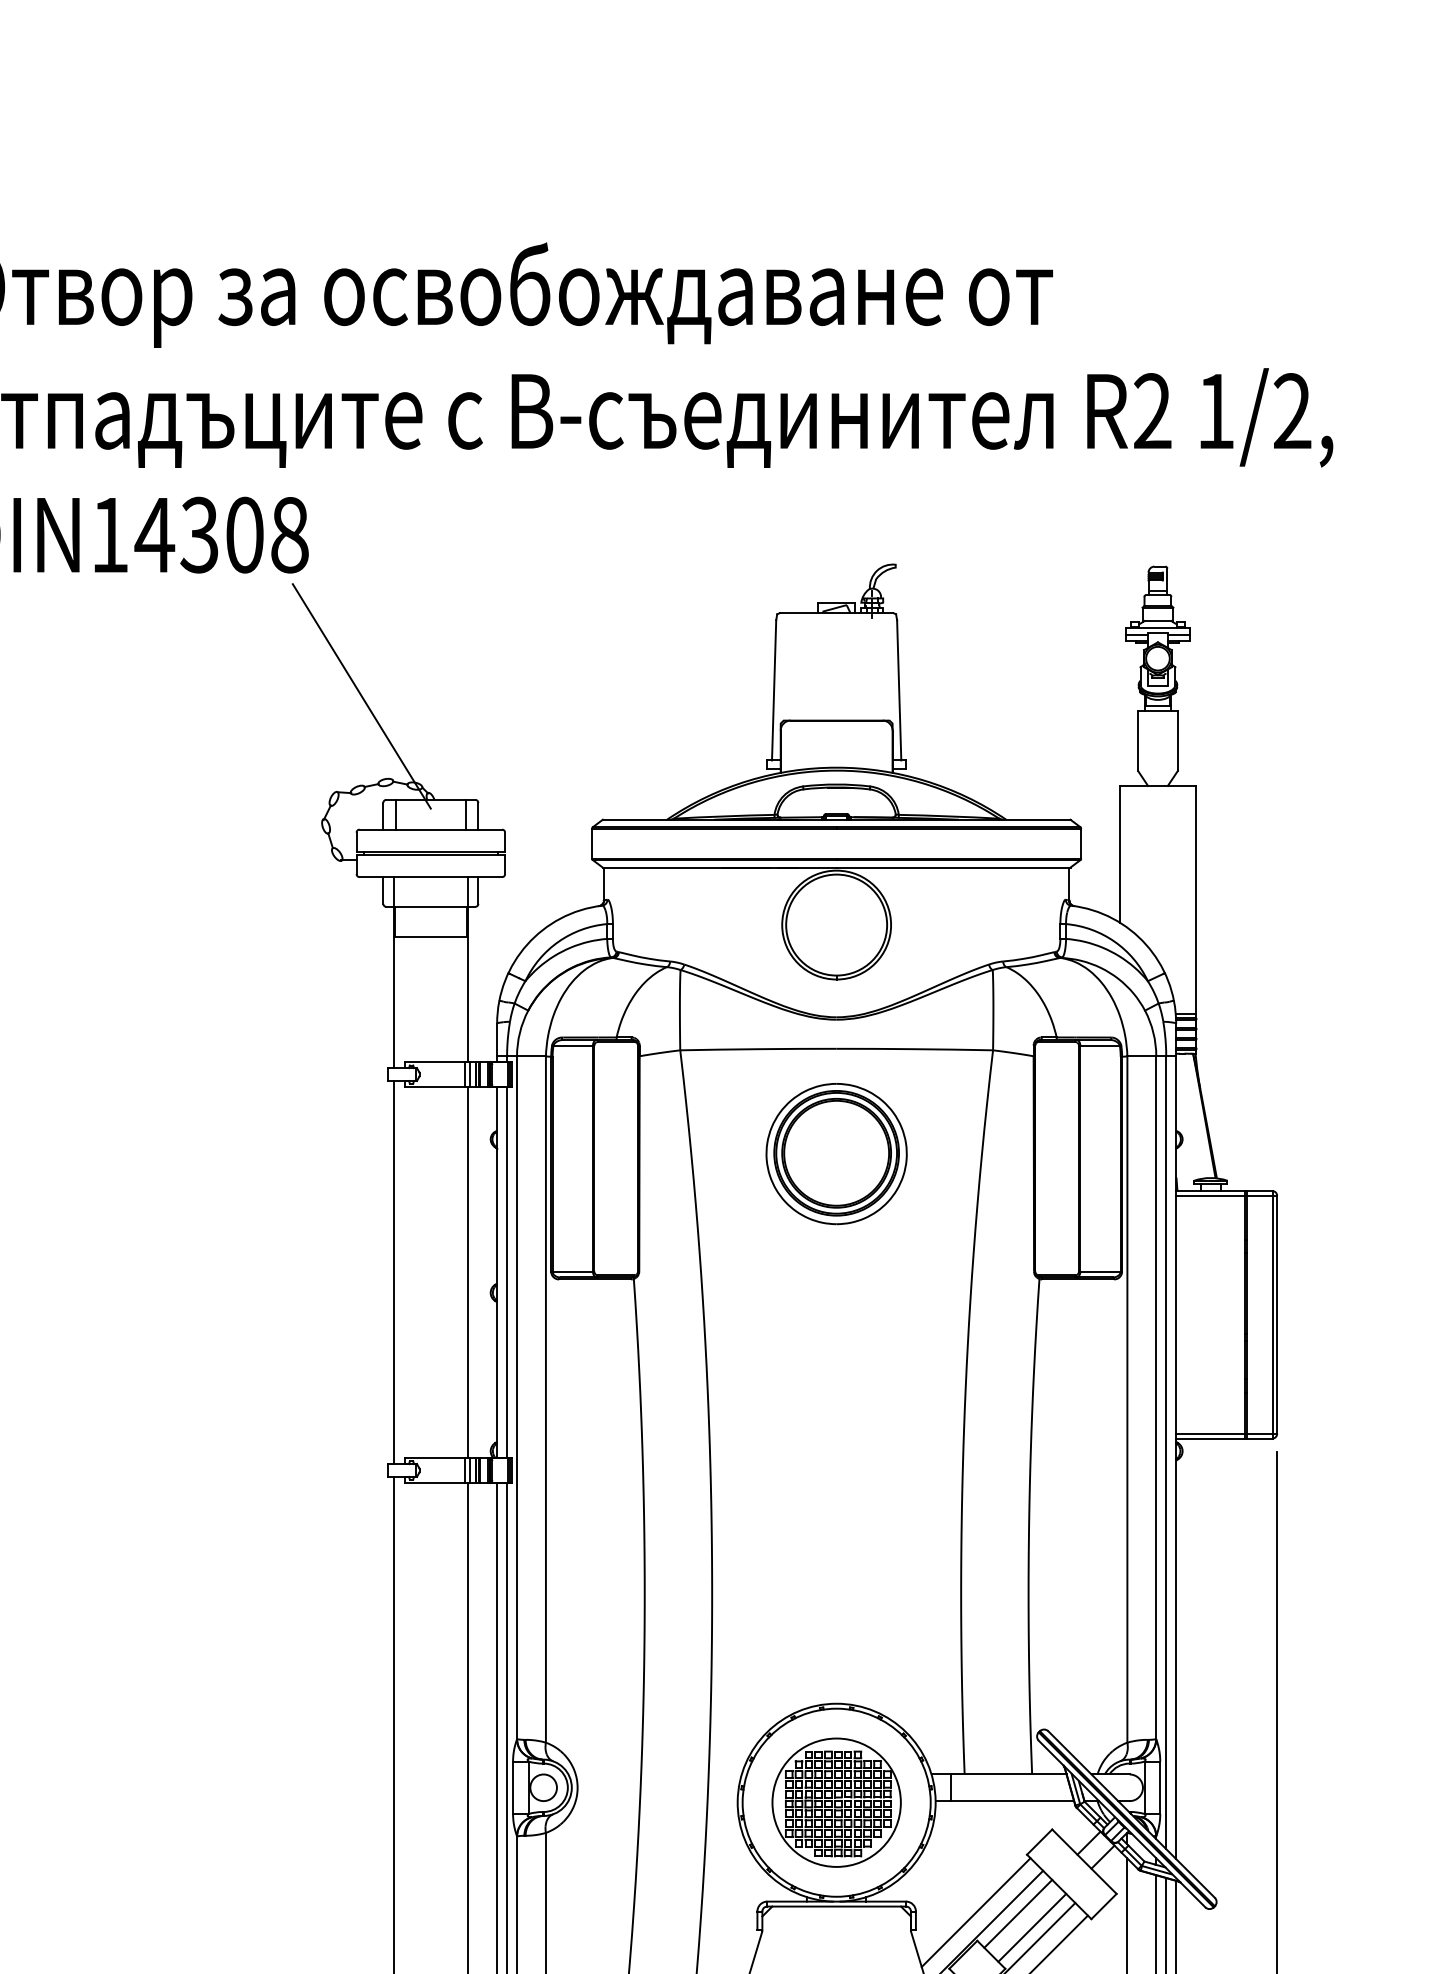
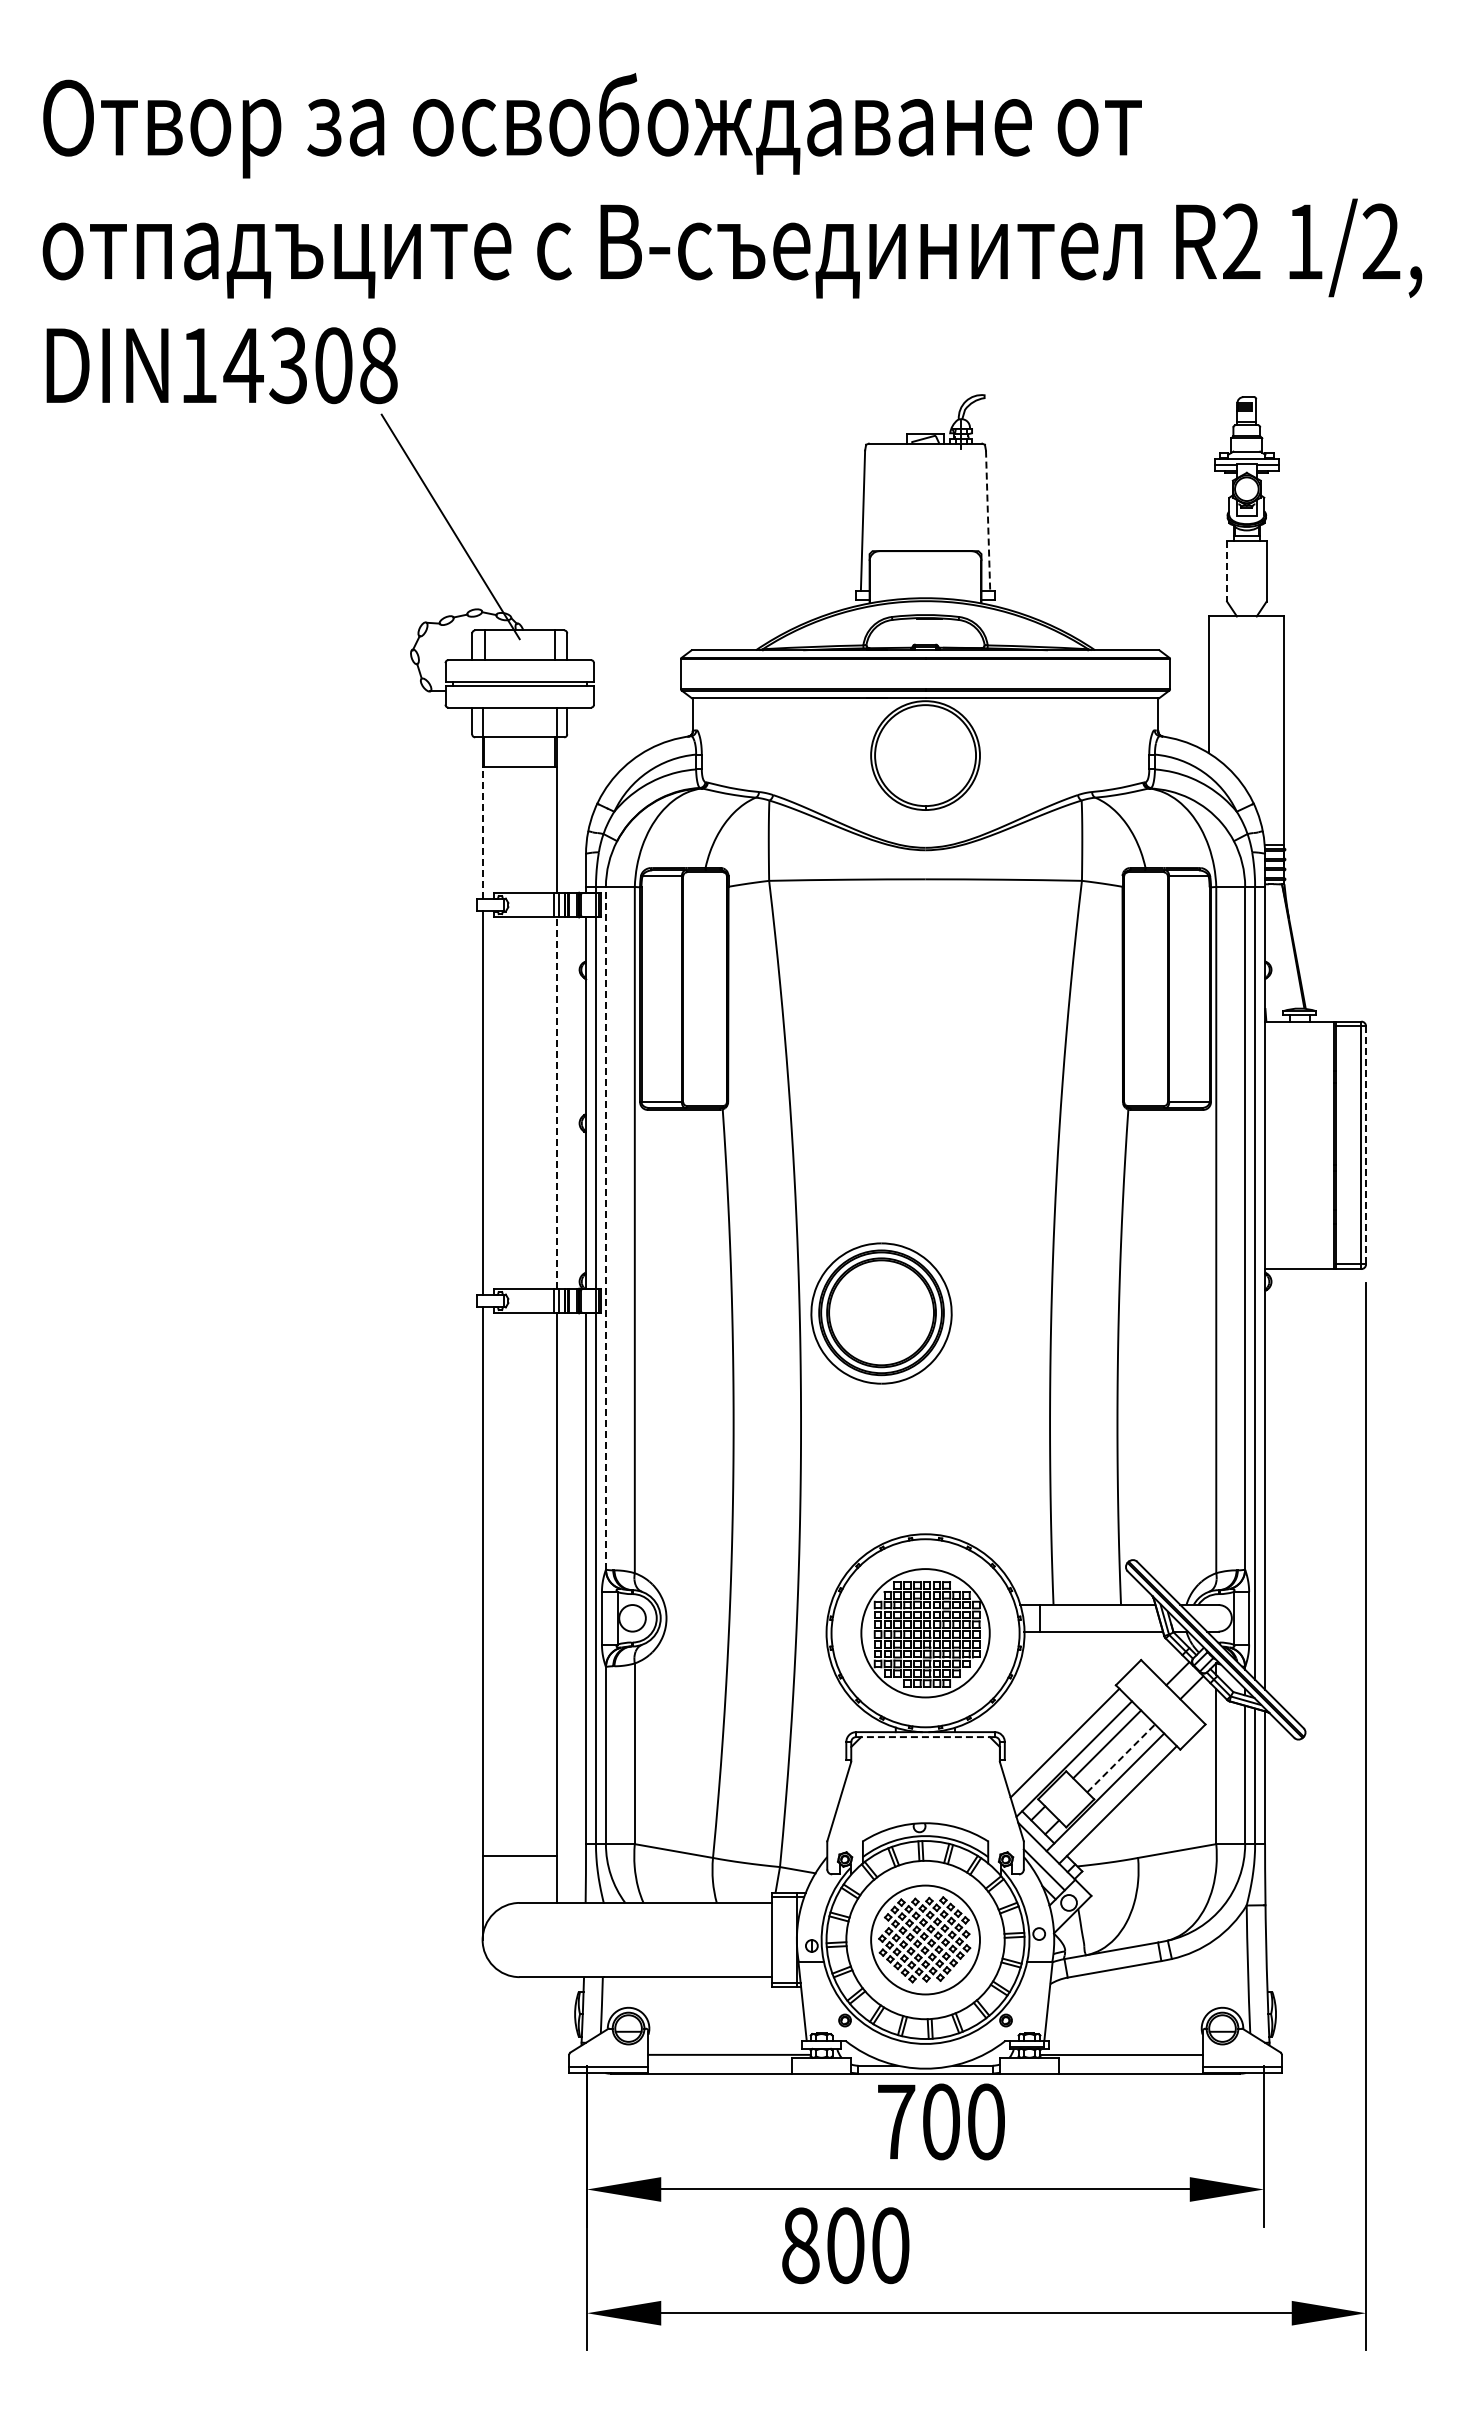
line: (899, 690) -> (988, 521), solid -> dashed
line: (1138, 740) -> (1227, 571), solid -> dashed
line: (393, 1001) -> (482, 832), solid -> dashed
part: (836, 1153) -> (881, 1313), moved
line: (1210, 1195) -> (1299, 1026), removed
line: (467, 1272) -> (556, 1103), solid -> dashed
line: (1277, 1314) -> (1366, 1145), solid -> dashed
line: (516, 1396) -> (605, 1227), solid -> dashed
line: (1210, 1433) -> (1299, 1264), removed
line: (836, 1906) -> (925, 1737), solid -> dashed
line: (1032, 1927) -> (1121, 1758), solid -> dashed

